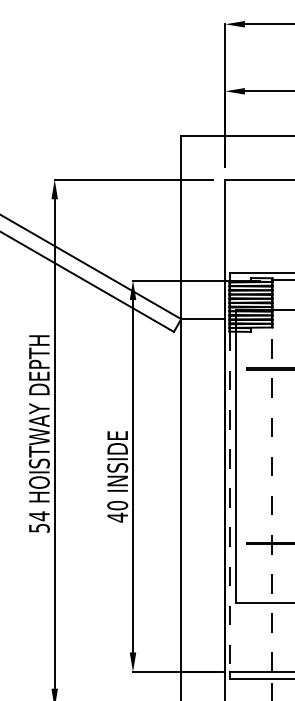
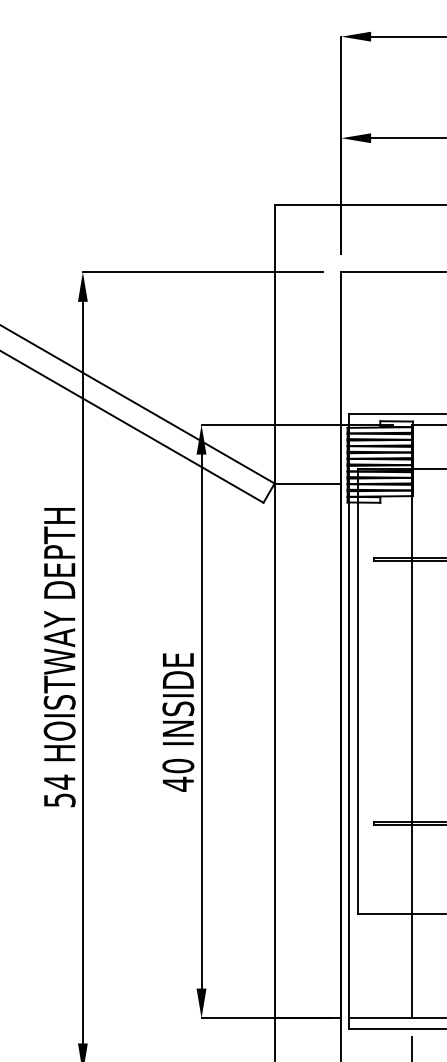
line: (271, 499) -> (411, 756), dashed -> solid
line: (230, 502) -> (349, 761), dashed -> solid

